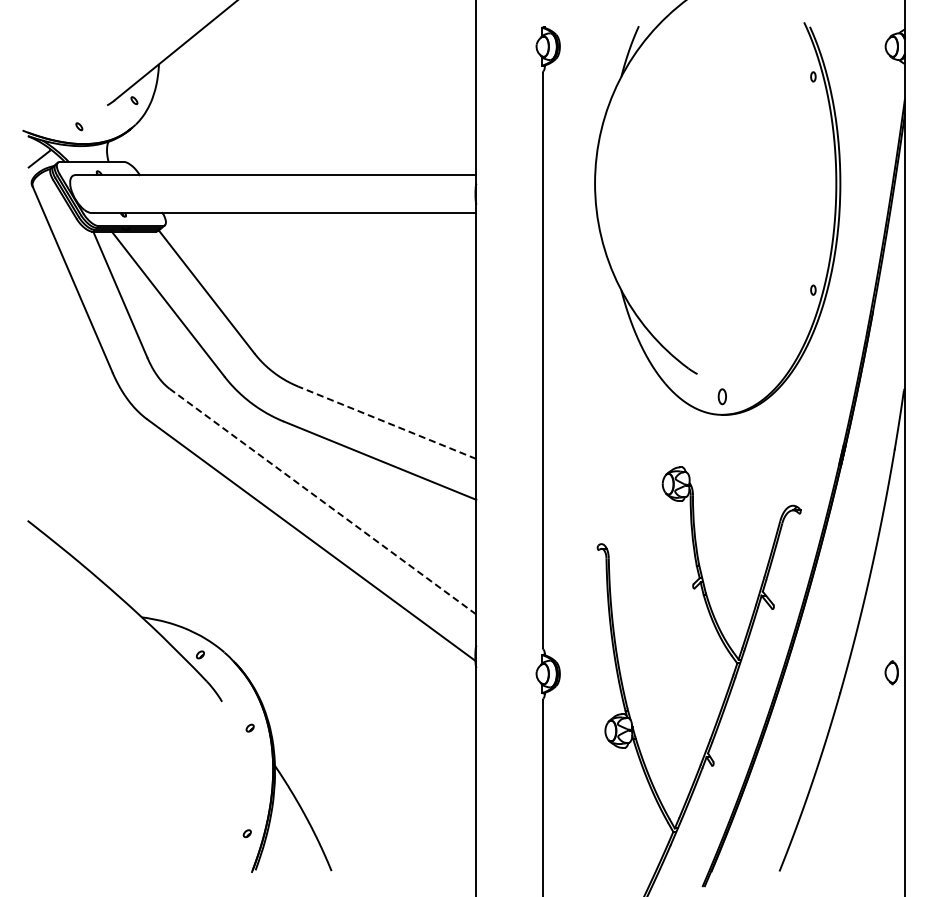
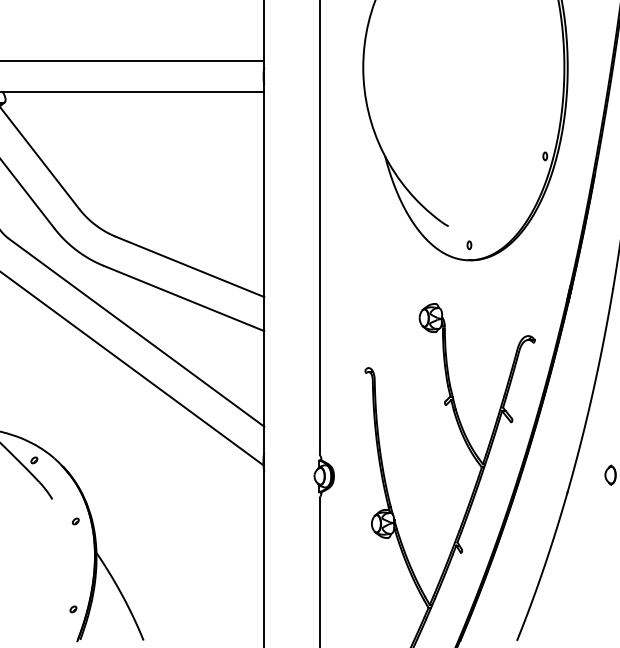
part: (722, 396) -> (469, 245), size x0.62
line: (386, 422) -> (189, 266), dashed -> solid
line: (322, 501) -> (136, 332), dashed -> solid

